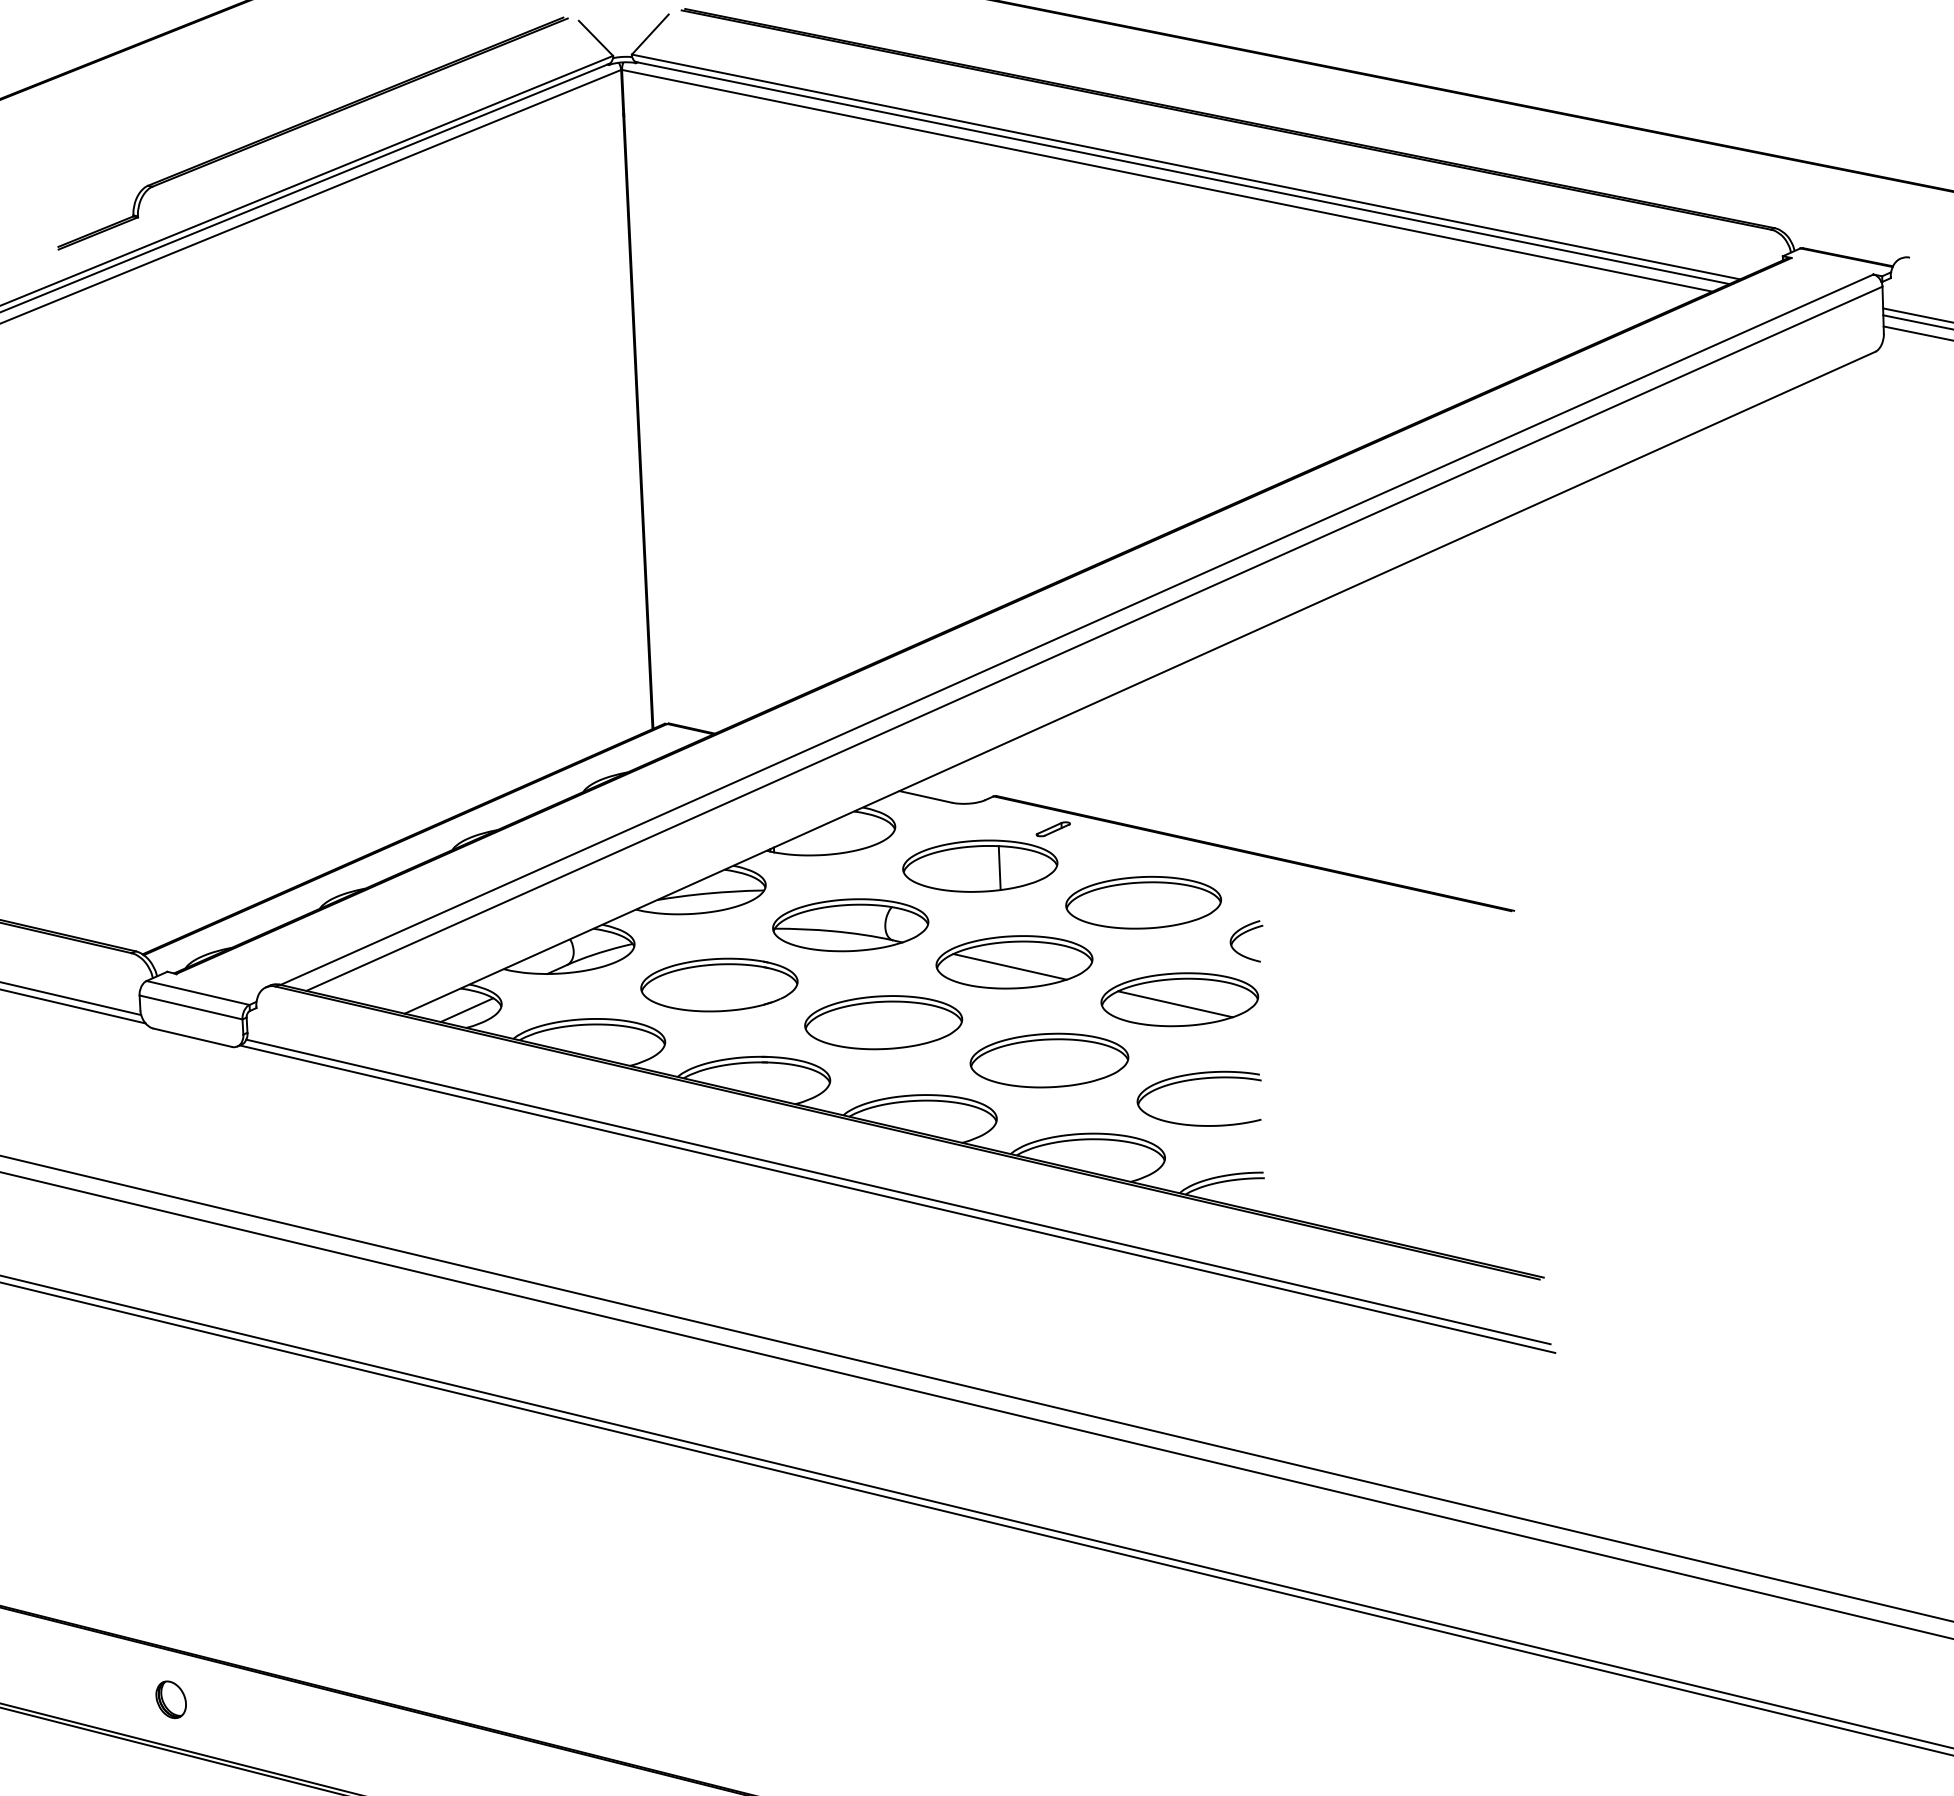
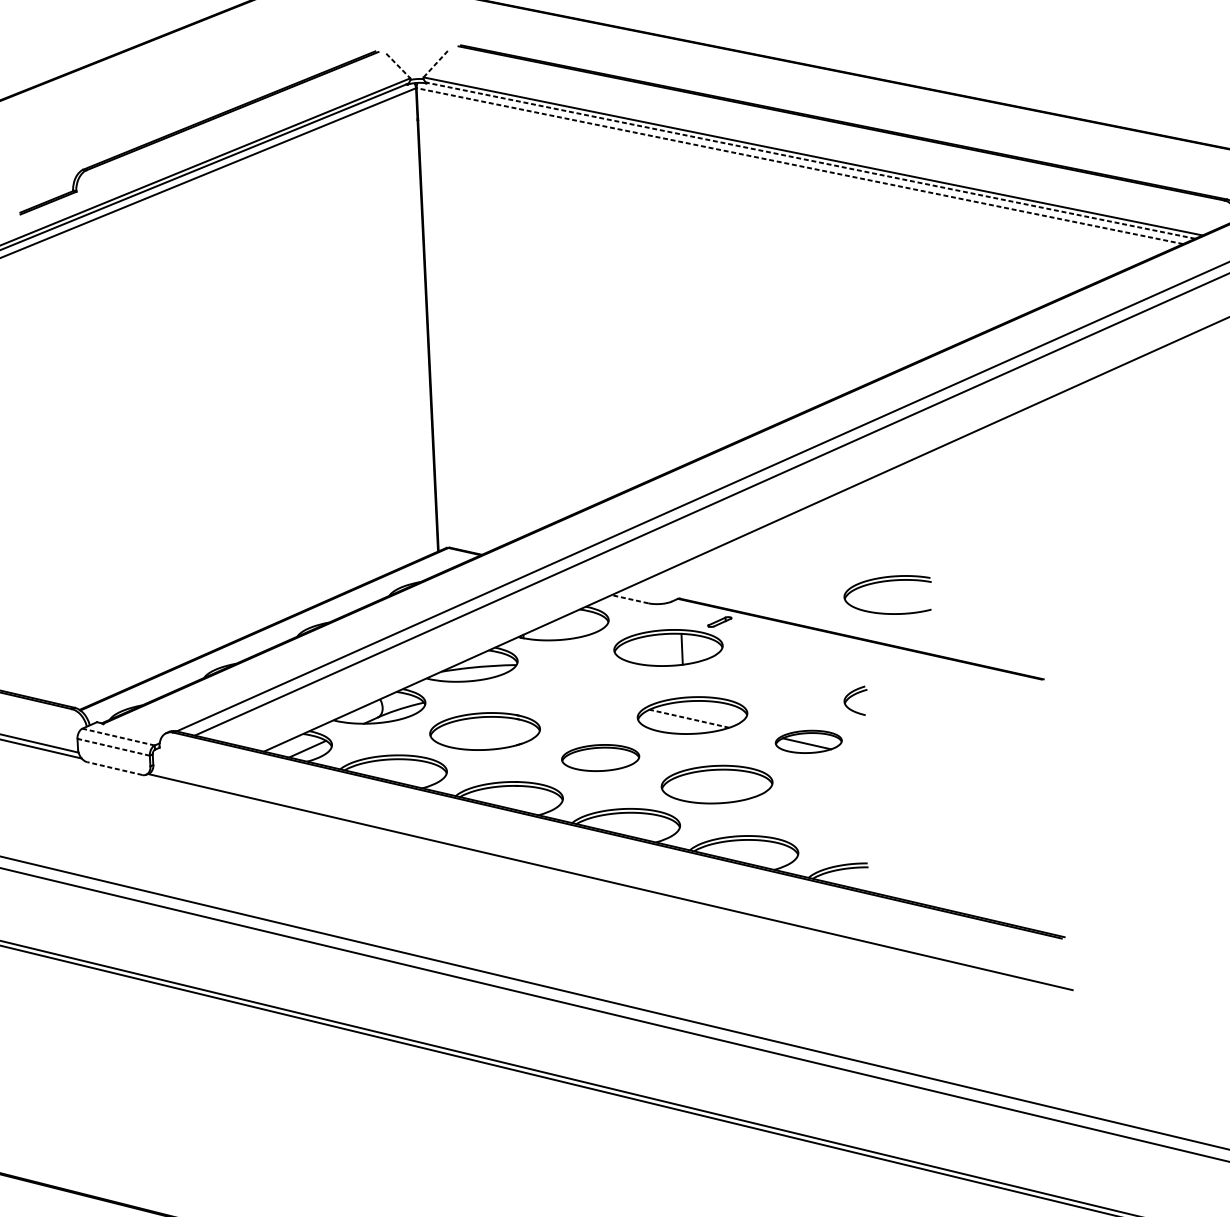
line: (650, 34) -> (436, 63), solid -> dashed
line: (595, 38) -> (397, 66), solid -> dashed
line: (1182, 173) -> (810, 161), solid -> dashed
line: (1166, 180) -> (799, 165), solid -> dashed
line: (925, 796) -> (629, 598), solid -> dashed
part: (1143, 902) -> (783, 673), removed
part: (850, 925) -> (577, 689), removed
line: (1009, 966) -> (689, 718), solid -> dashed
line: (198, 992) -> (118, 736), solid -> dashed
part: (1179, 999) -> (808, 741), size x0.6
line: (191, 1007) -> (113, 747), solid -> dashed
part: (883, 1022) -> (600, 757), size x0.7
line: (192, 1037) -> (114, 768), solid -> dashed
part: (1196, 1080) -> (885, 582), moved
line: (898, 1191) -> (610, 876), removed

